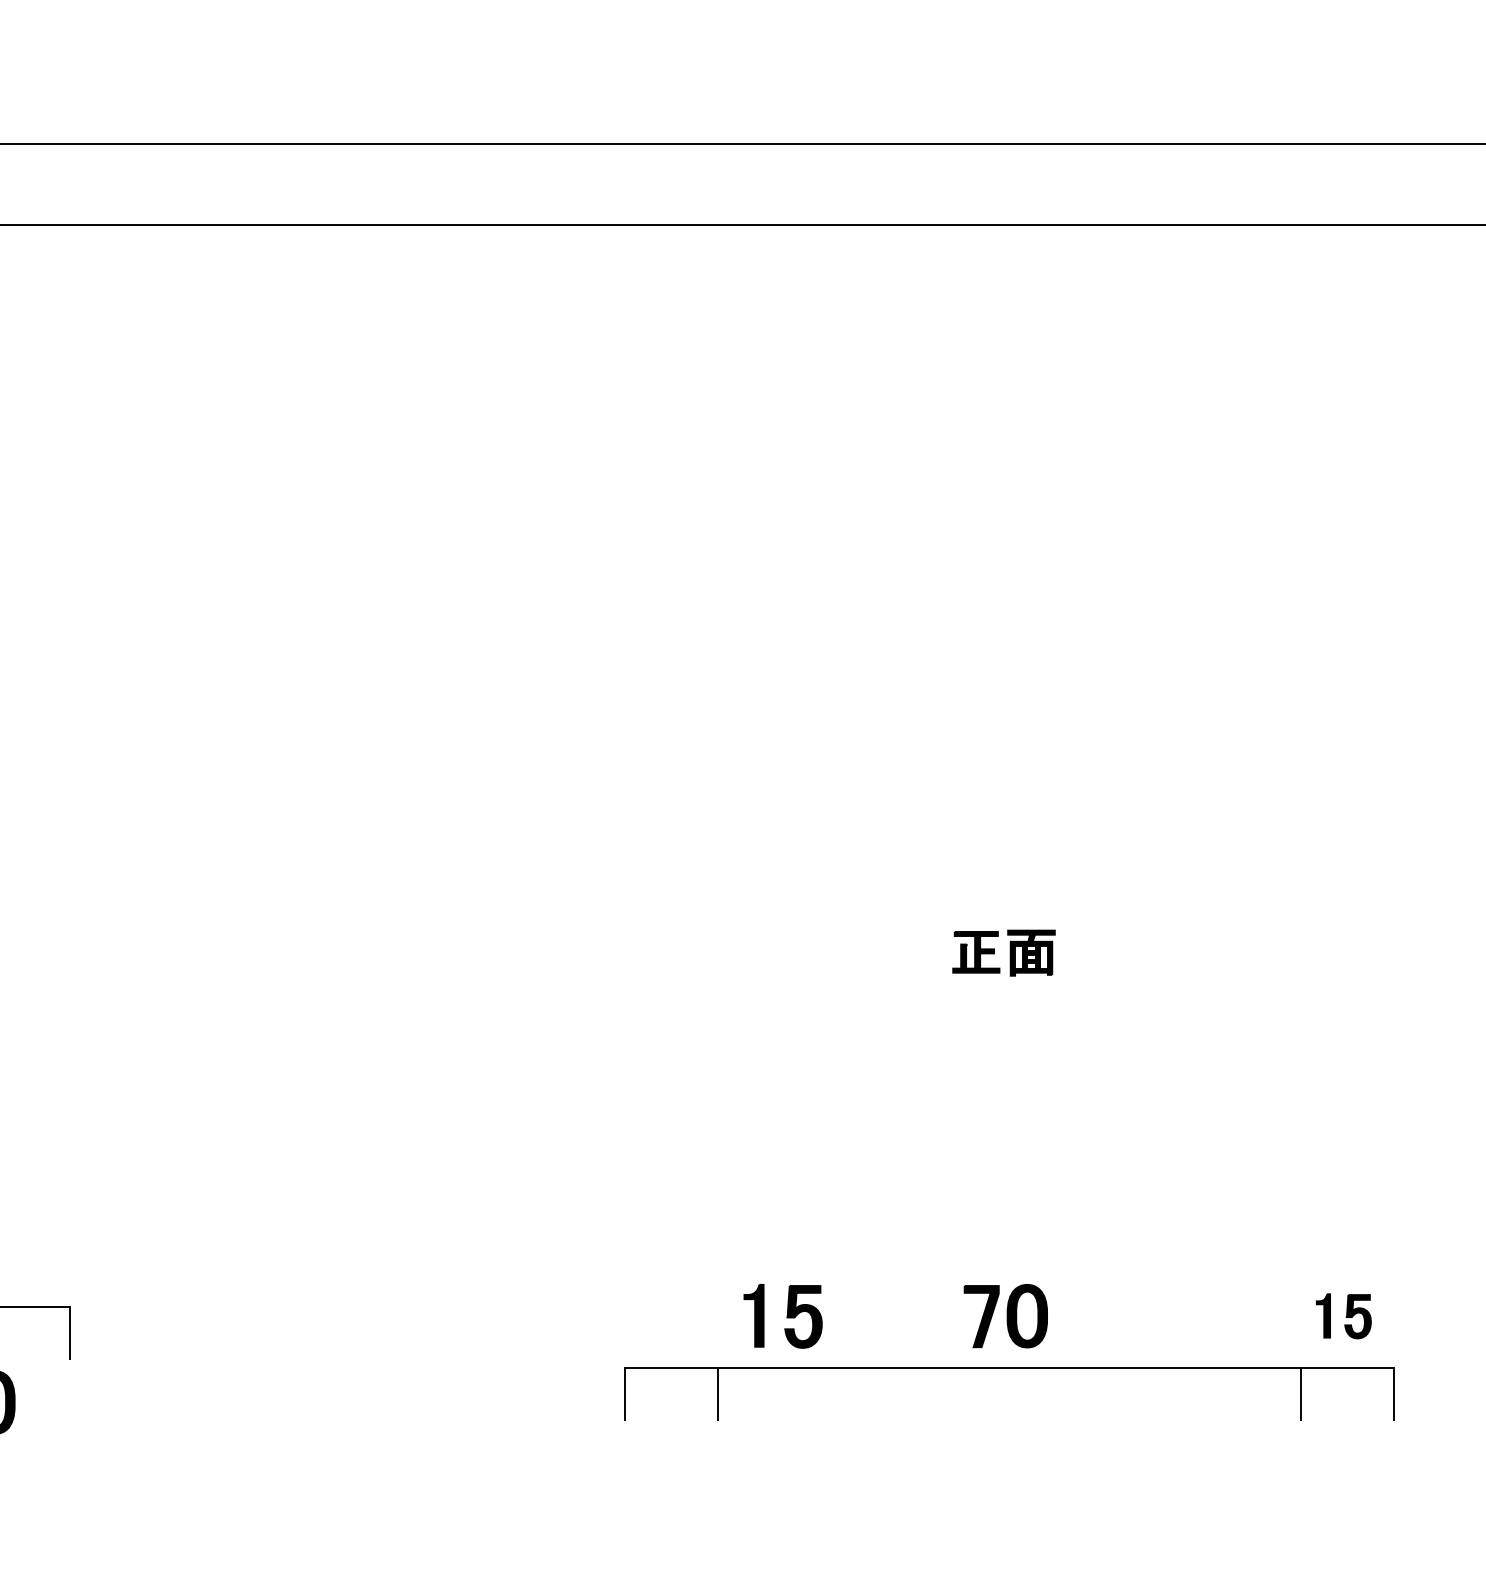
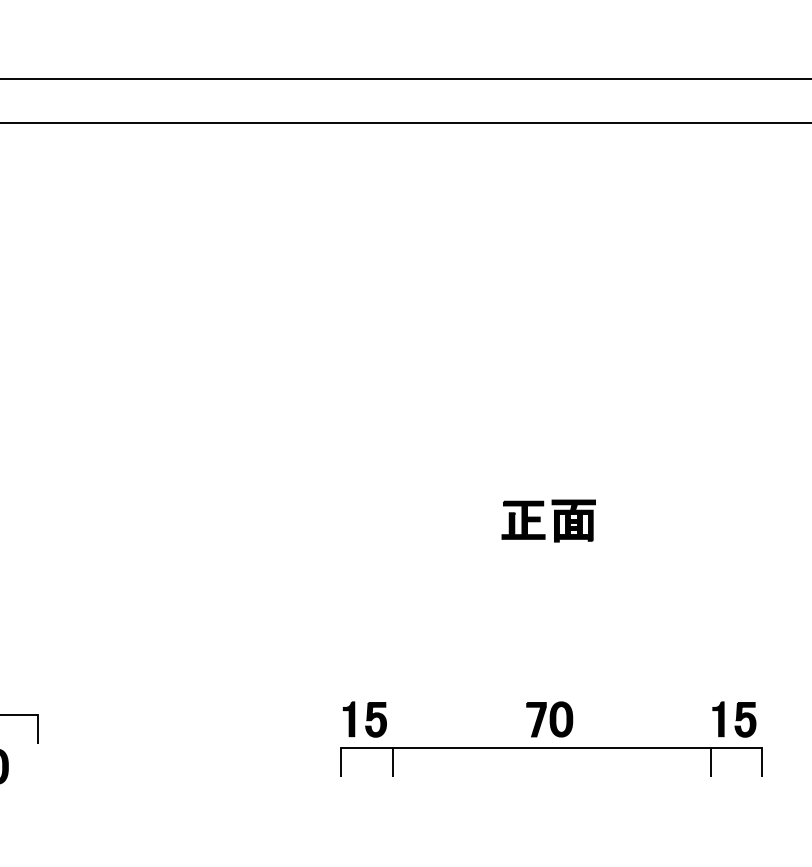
part: (1003, 952) -> (548, 520), size x1.67
part: (782, 1316) -> (364, 719), moved
part: (1343, 1316) -> (734, 719), size x1.43

